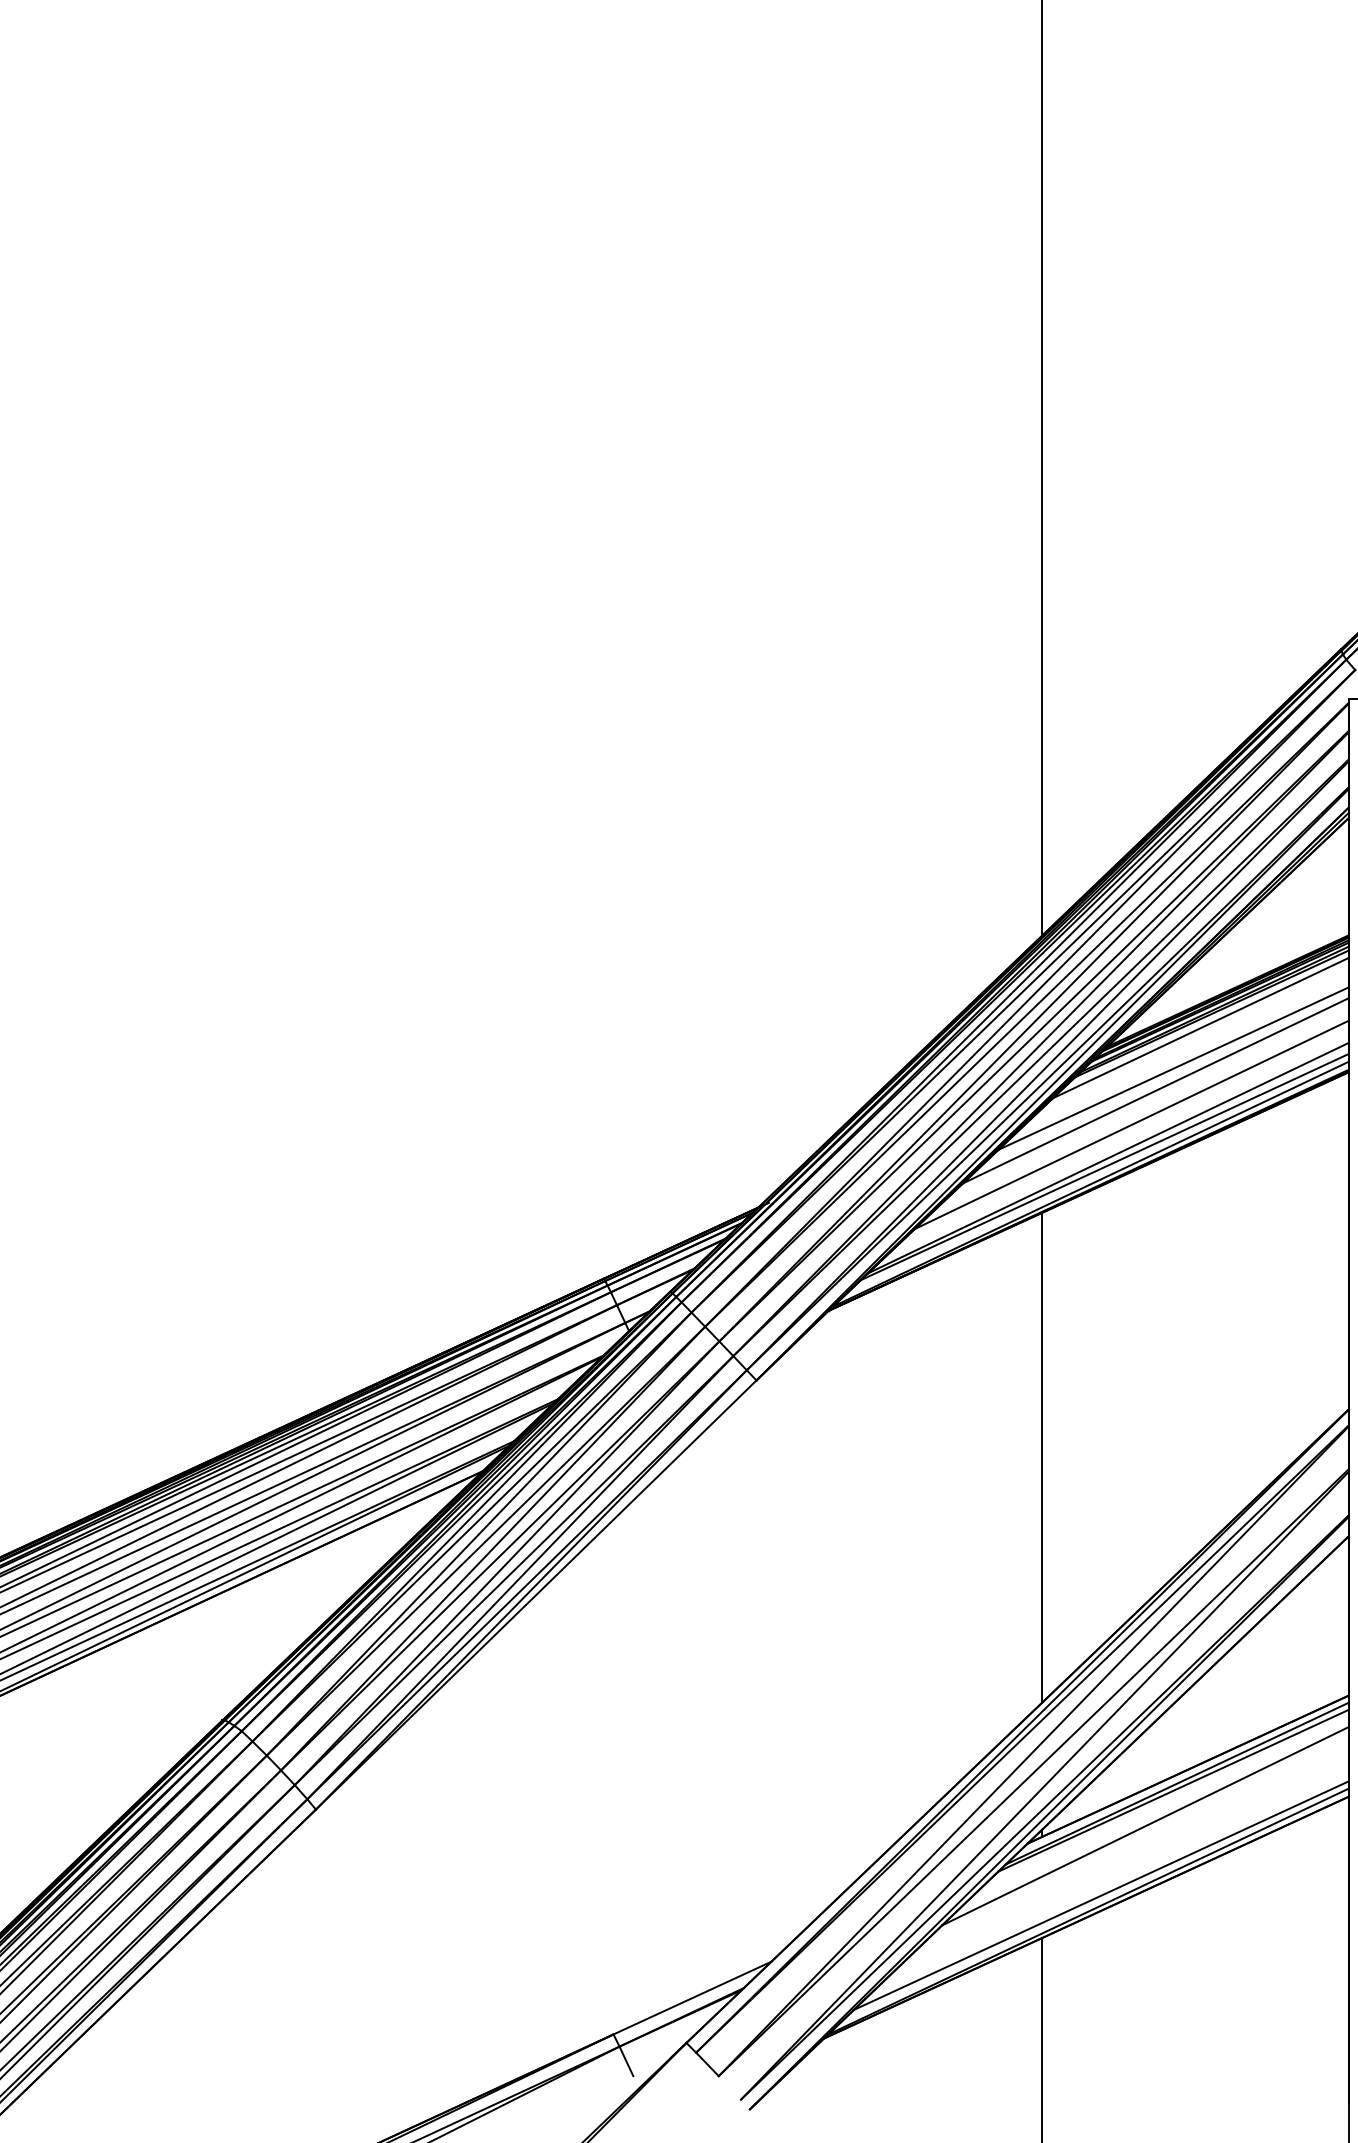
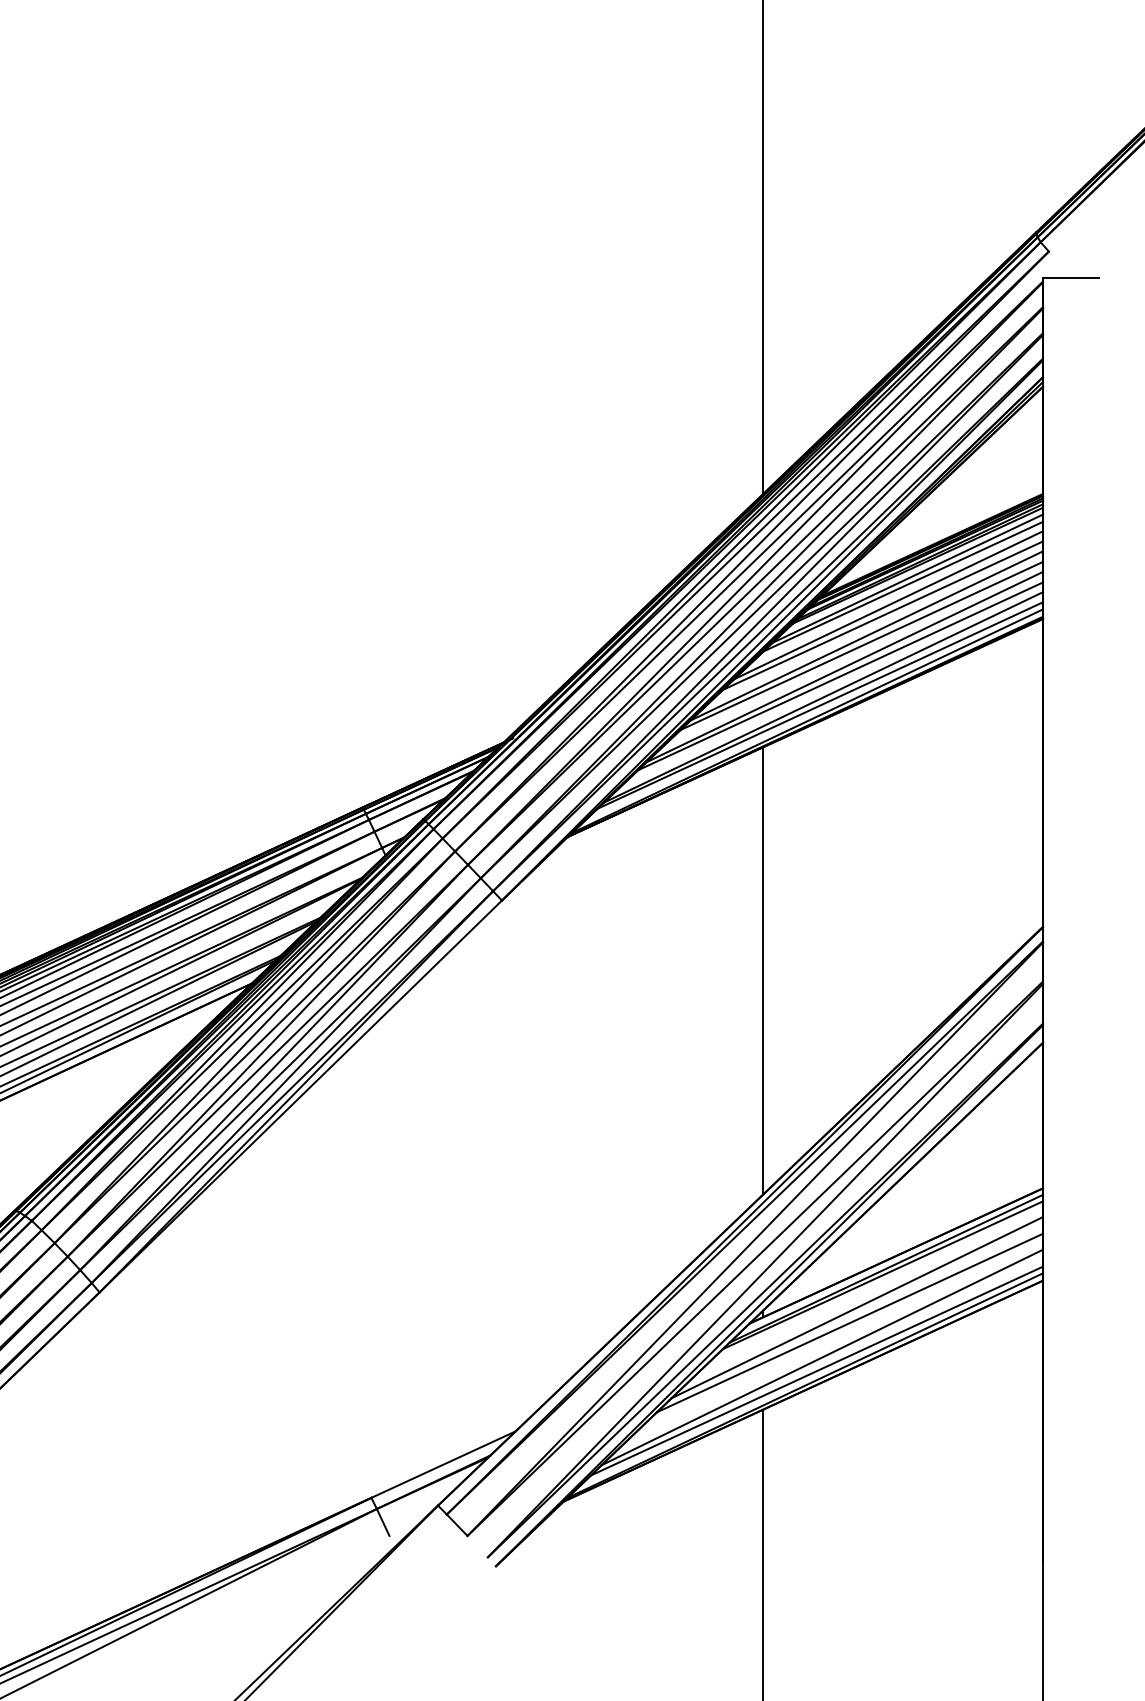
line: (1195, 1036) -> (902, 586), added
line: (1179, 1057) -> (888, 605), added
line: (1149, 1101) -> (860, 645), added
line: (1126, 1134) -> (839, 675), added
line: (1137, 1842) -> (849, 1322), added
line: (1106, 1880) -> (821, 1357), added

